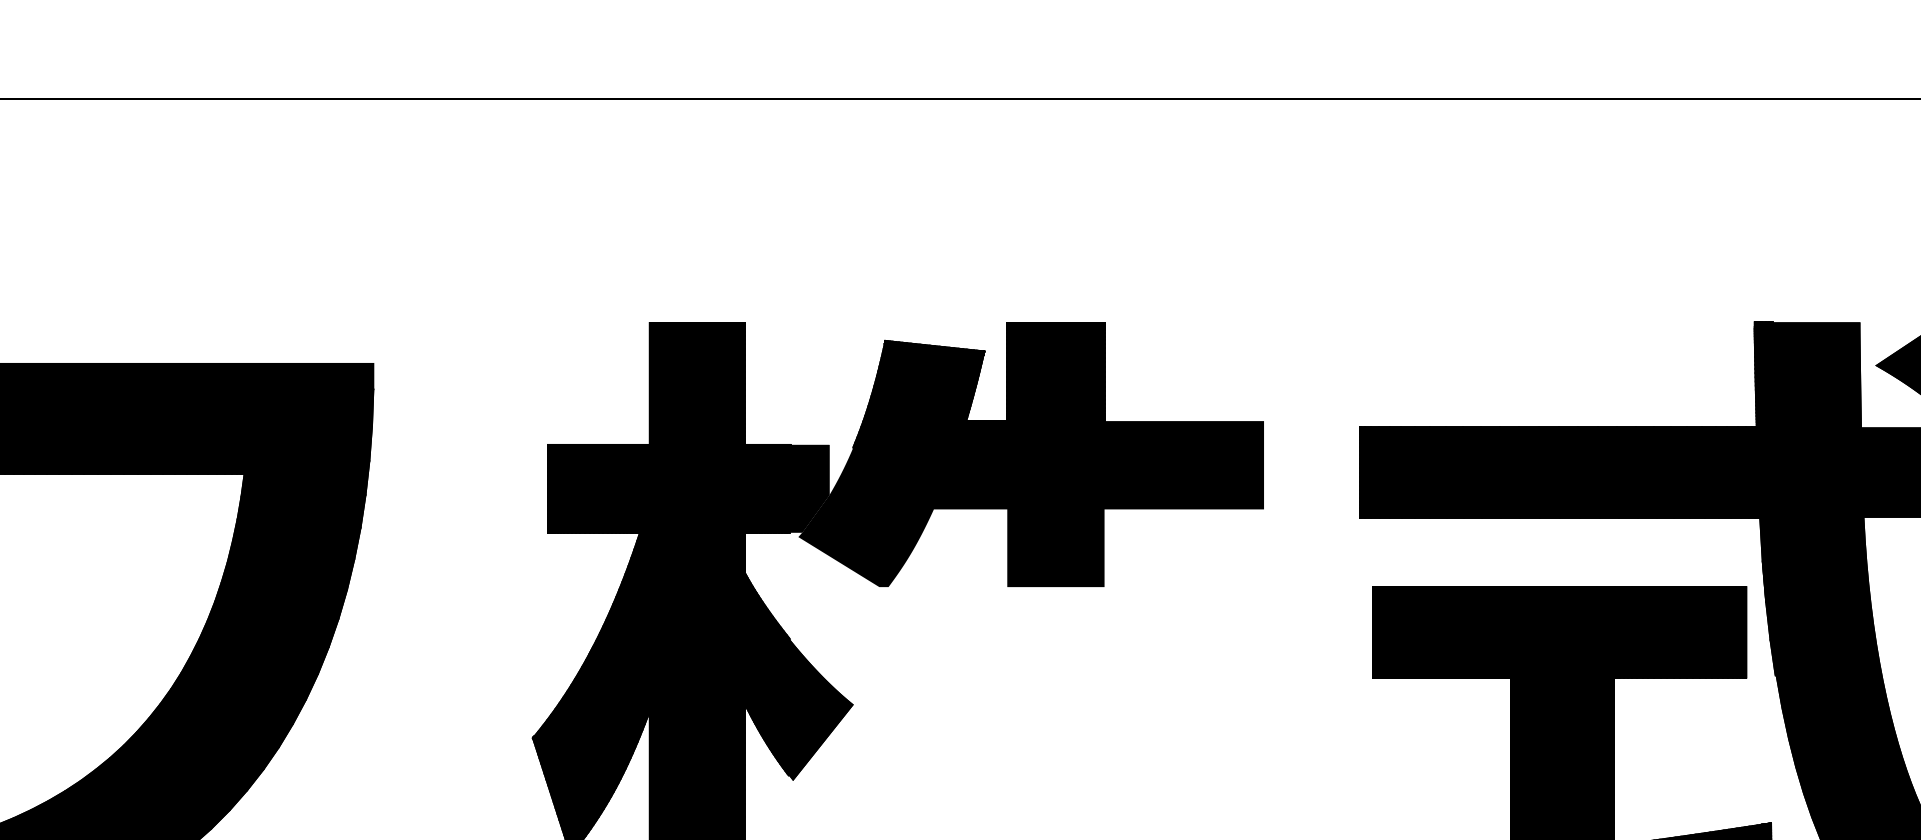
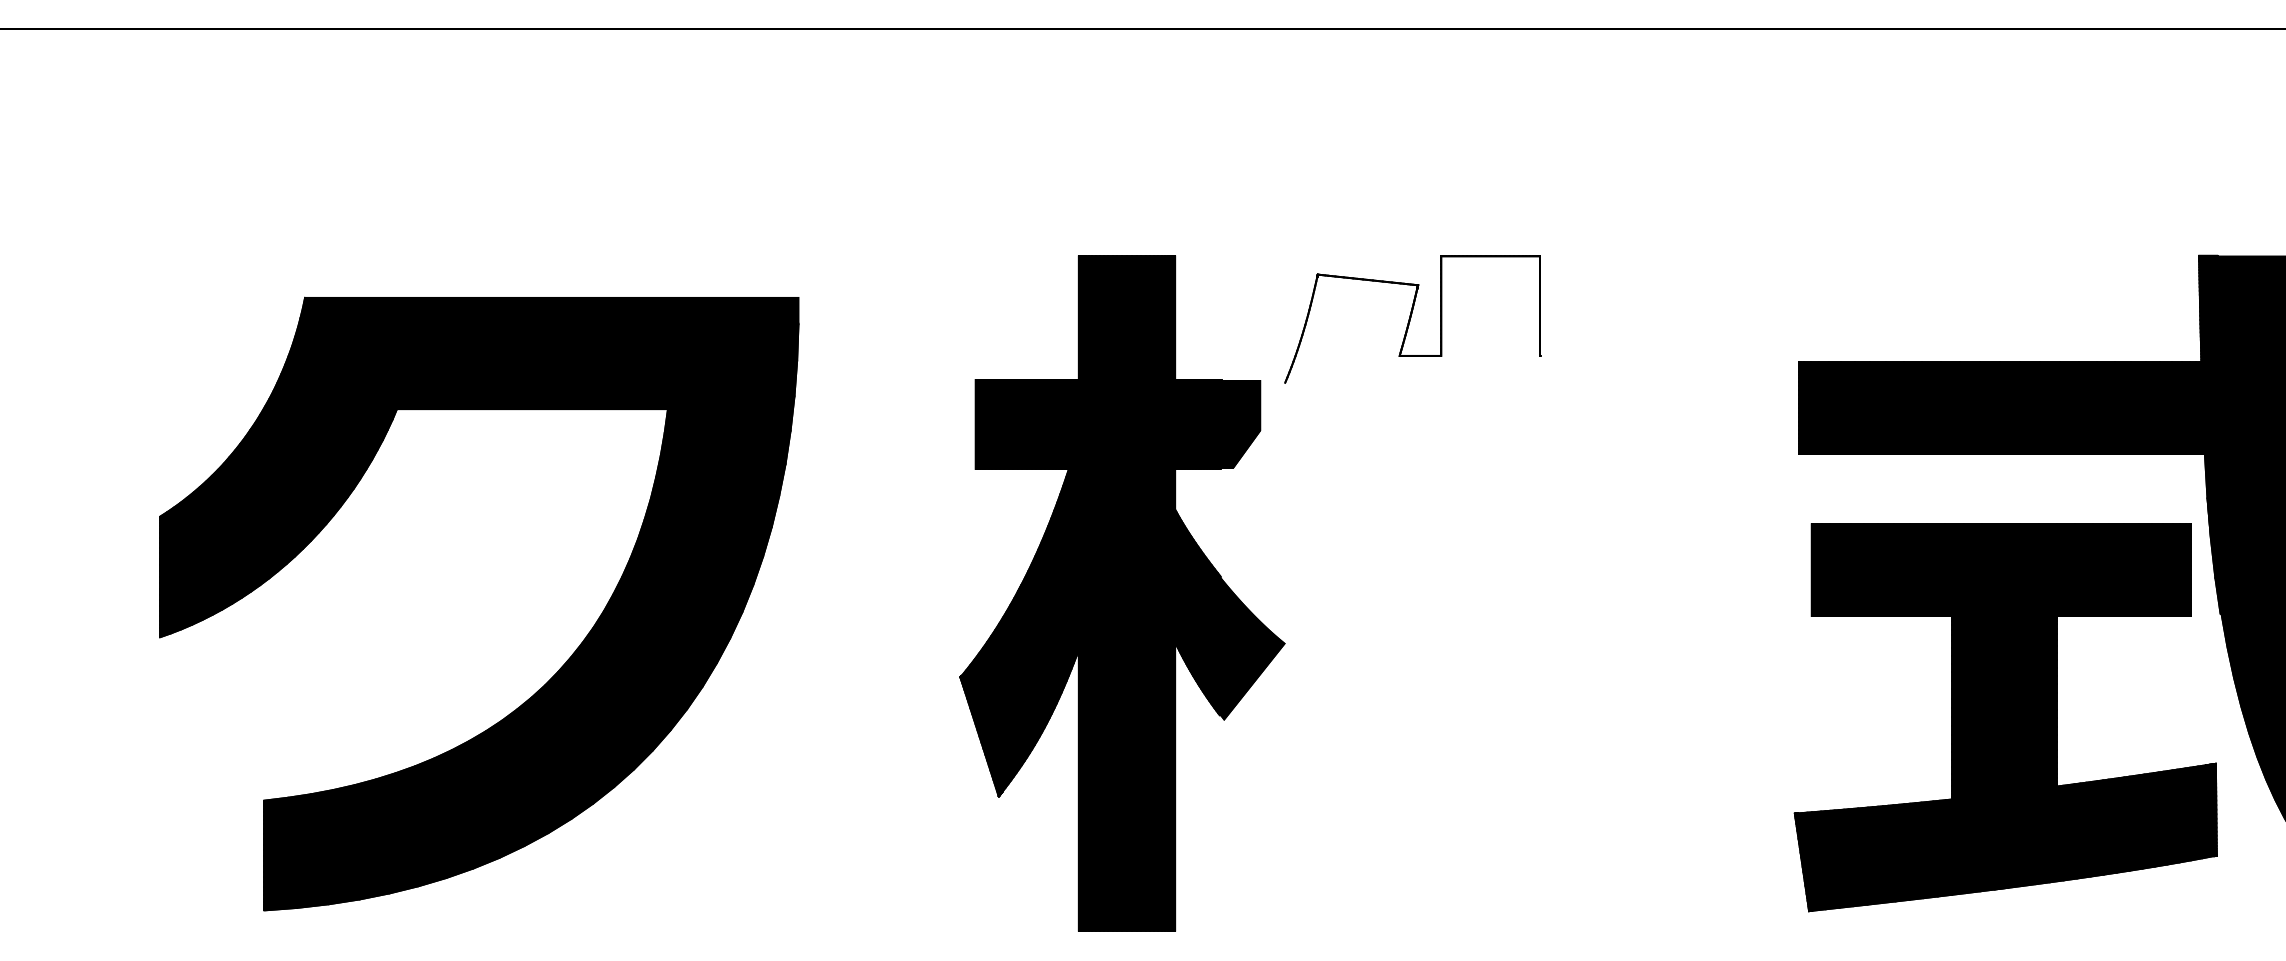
fill: (1031, 455) -> (1465, 390), removed

